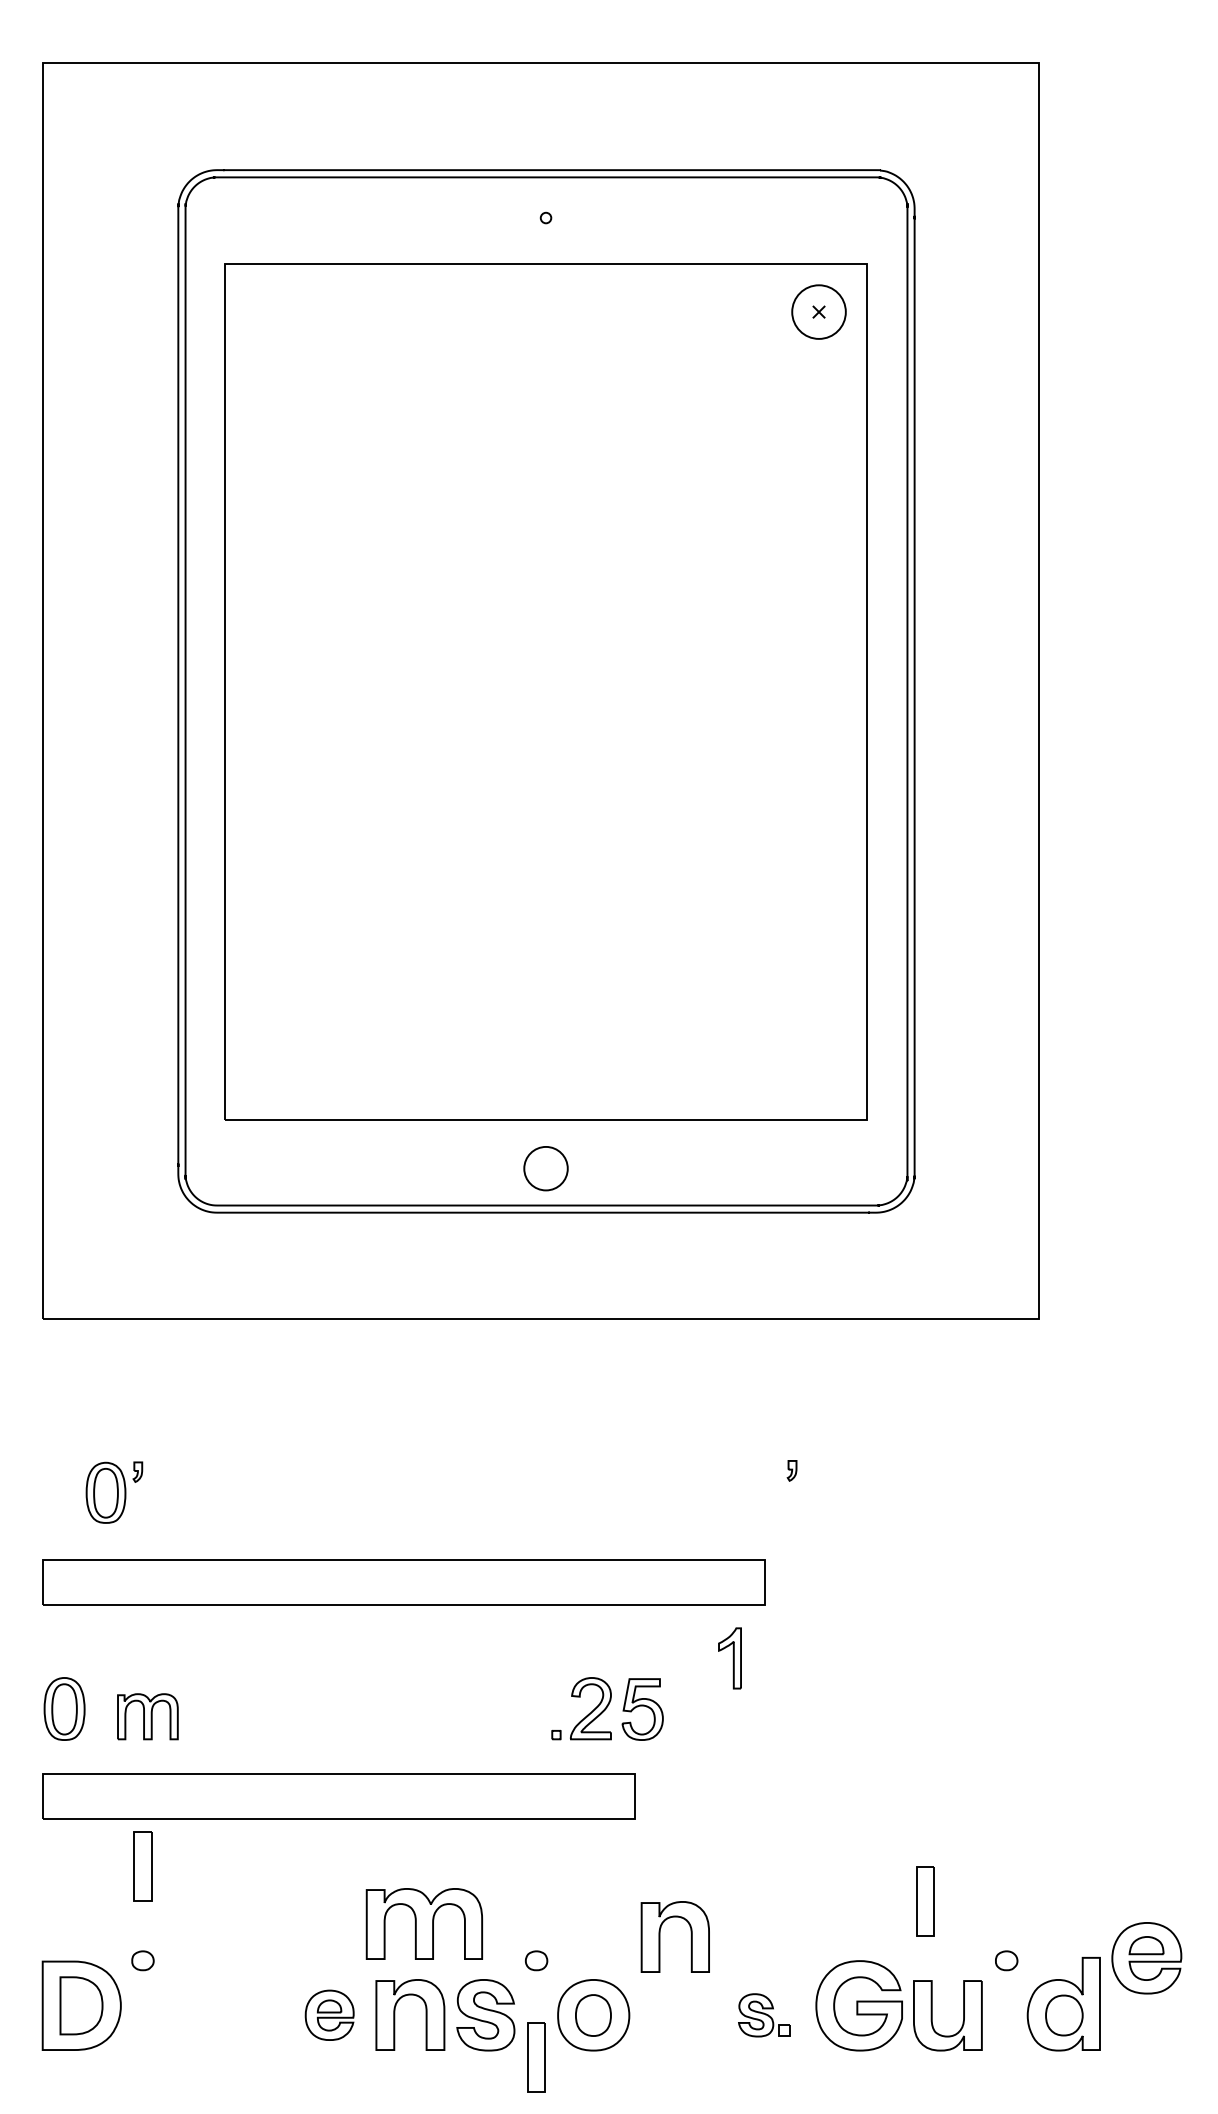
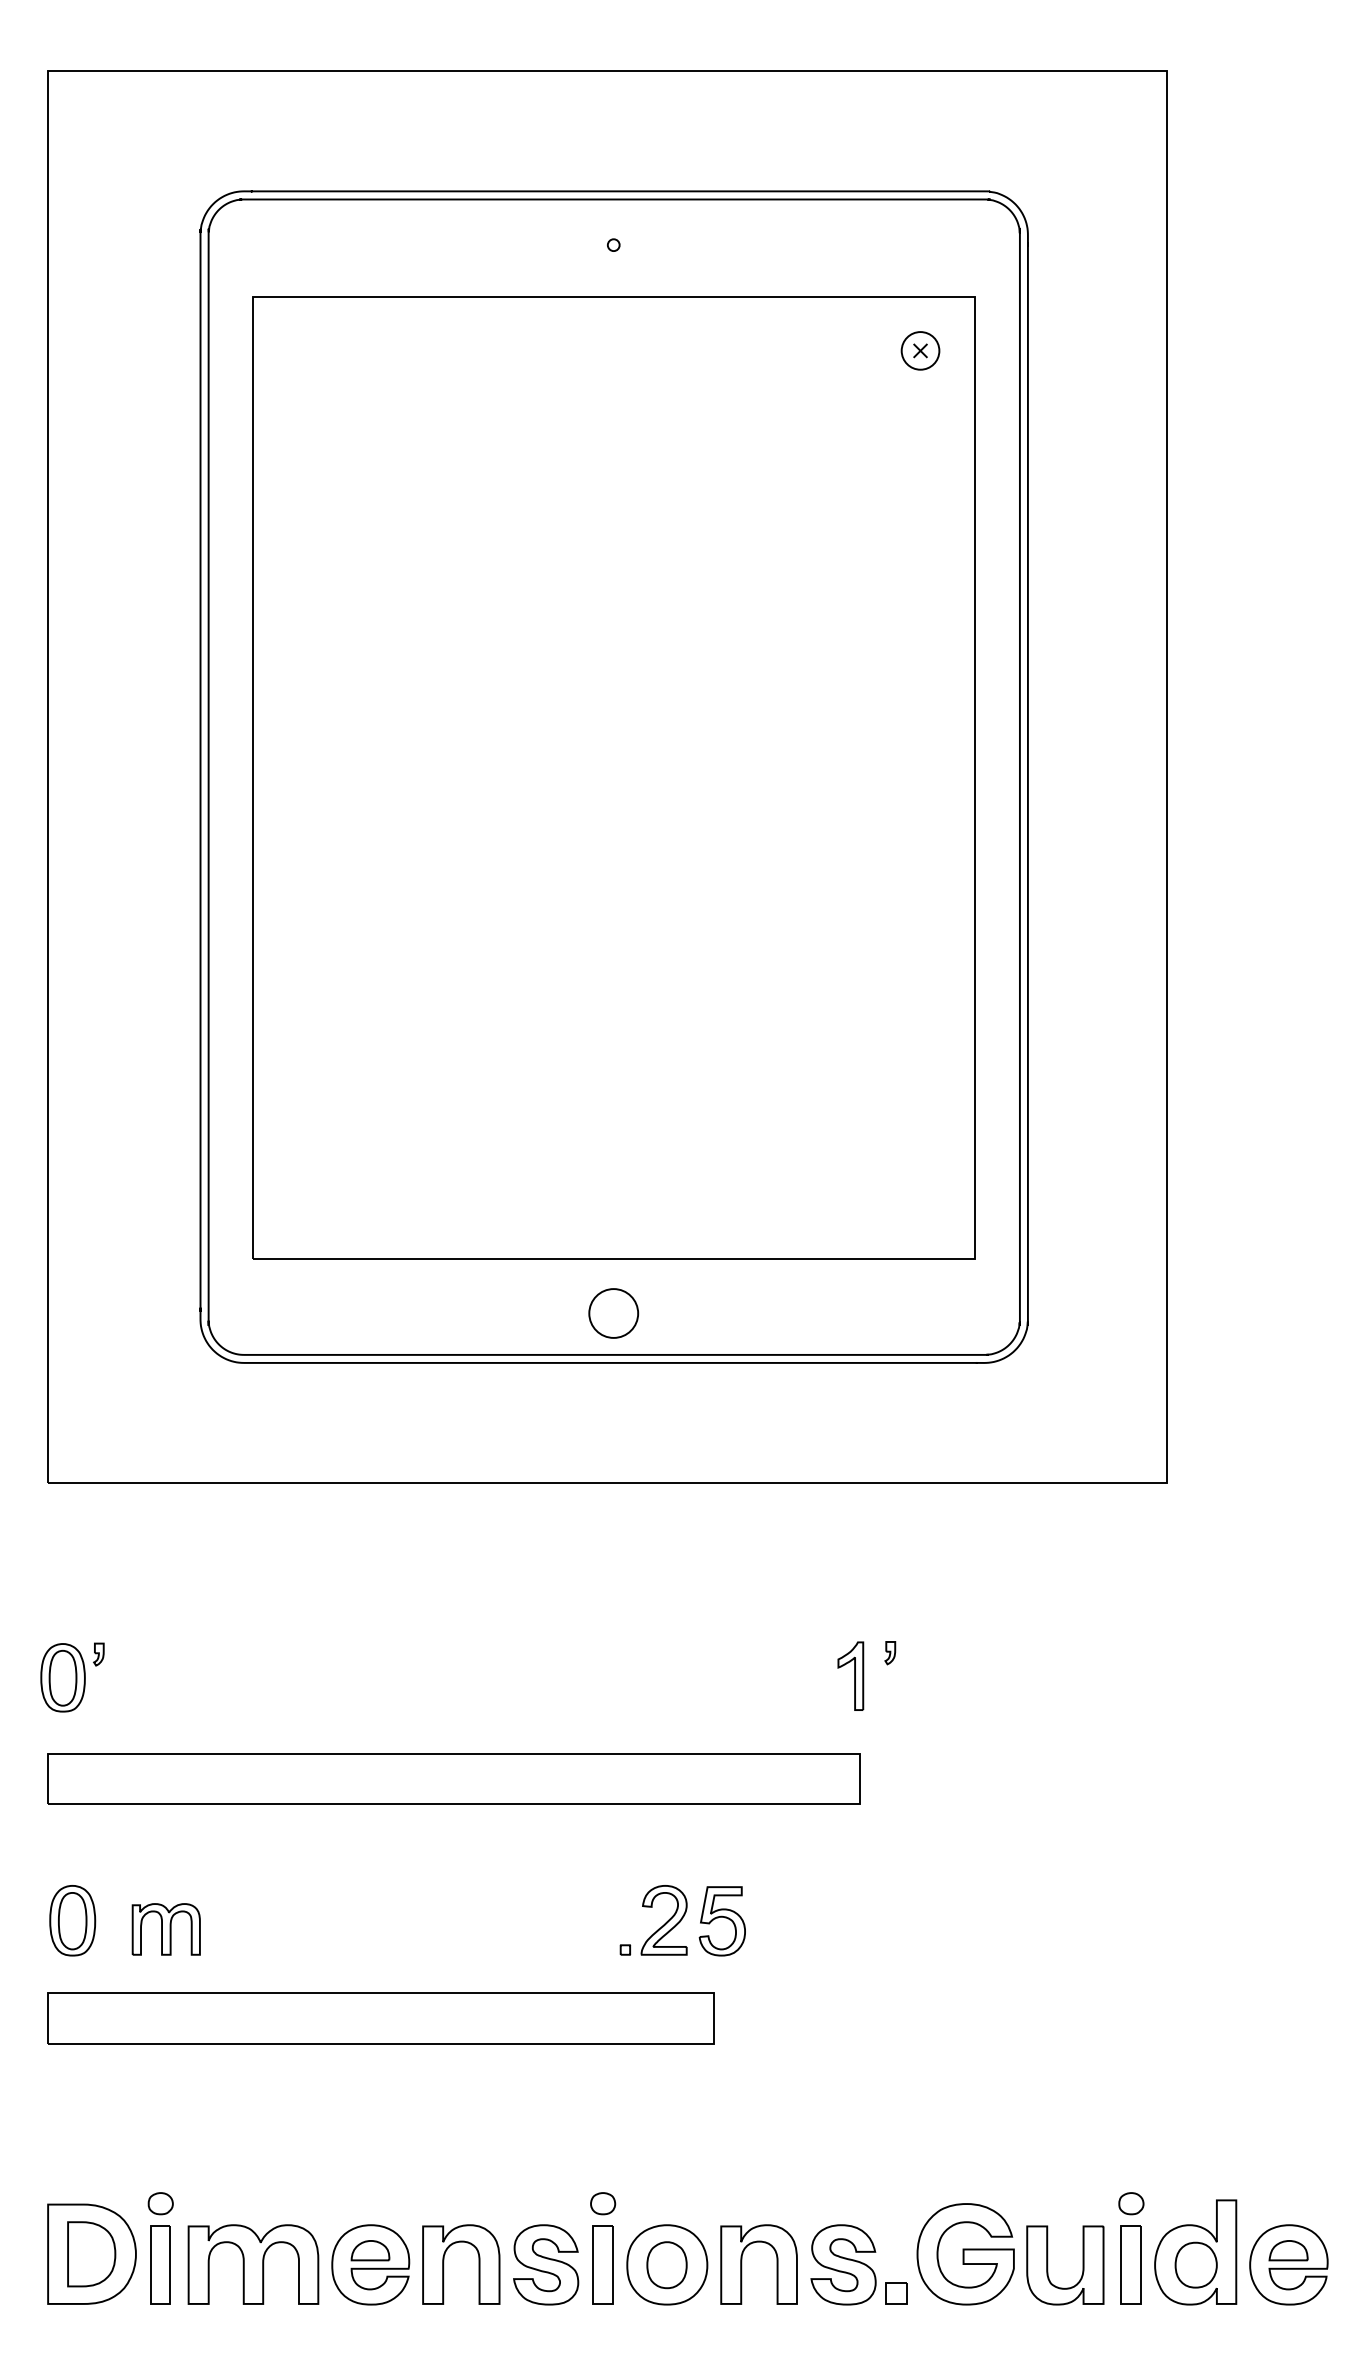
circle: (818, 311) -> (919, 350), size x0.62
part: (114, 1492) -> (72, 1677), moved
part: (729, 1658) -> (850, 1676), moved
part: (142, 1866) -> (160, 2265), moved
part: (925, 1901) -> (1131, 2265), moved
part: (423, 1923) -> (252, 2264), moved
part: (660, 1936) -> (742, 2264), moved
part: (1146, 1958) -> (1288, 2265), moved
part: (329, 2015) -> (370, 2265), size x1.43
part: (764, 2015) -> (859, 2265), size x1.67
part: (536, 2057) -> (603, 2265), moved

